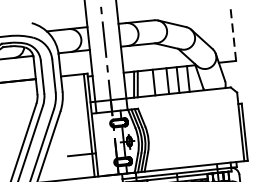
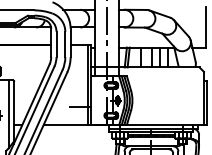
line: (232, 33) -> (205, 26), dashed -> solid

